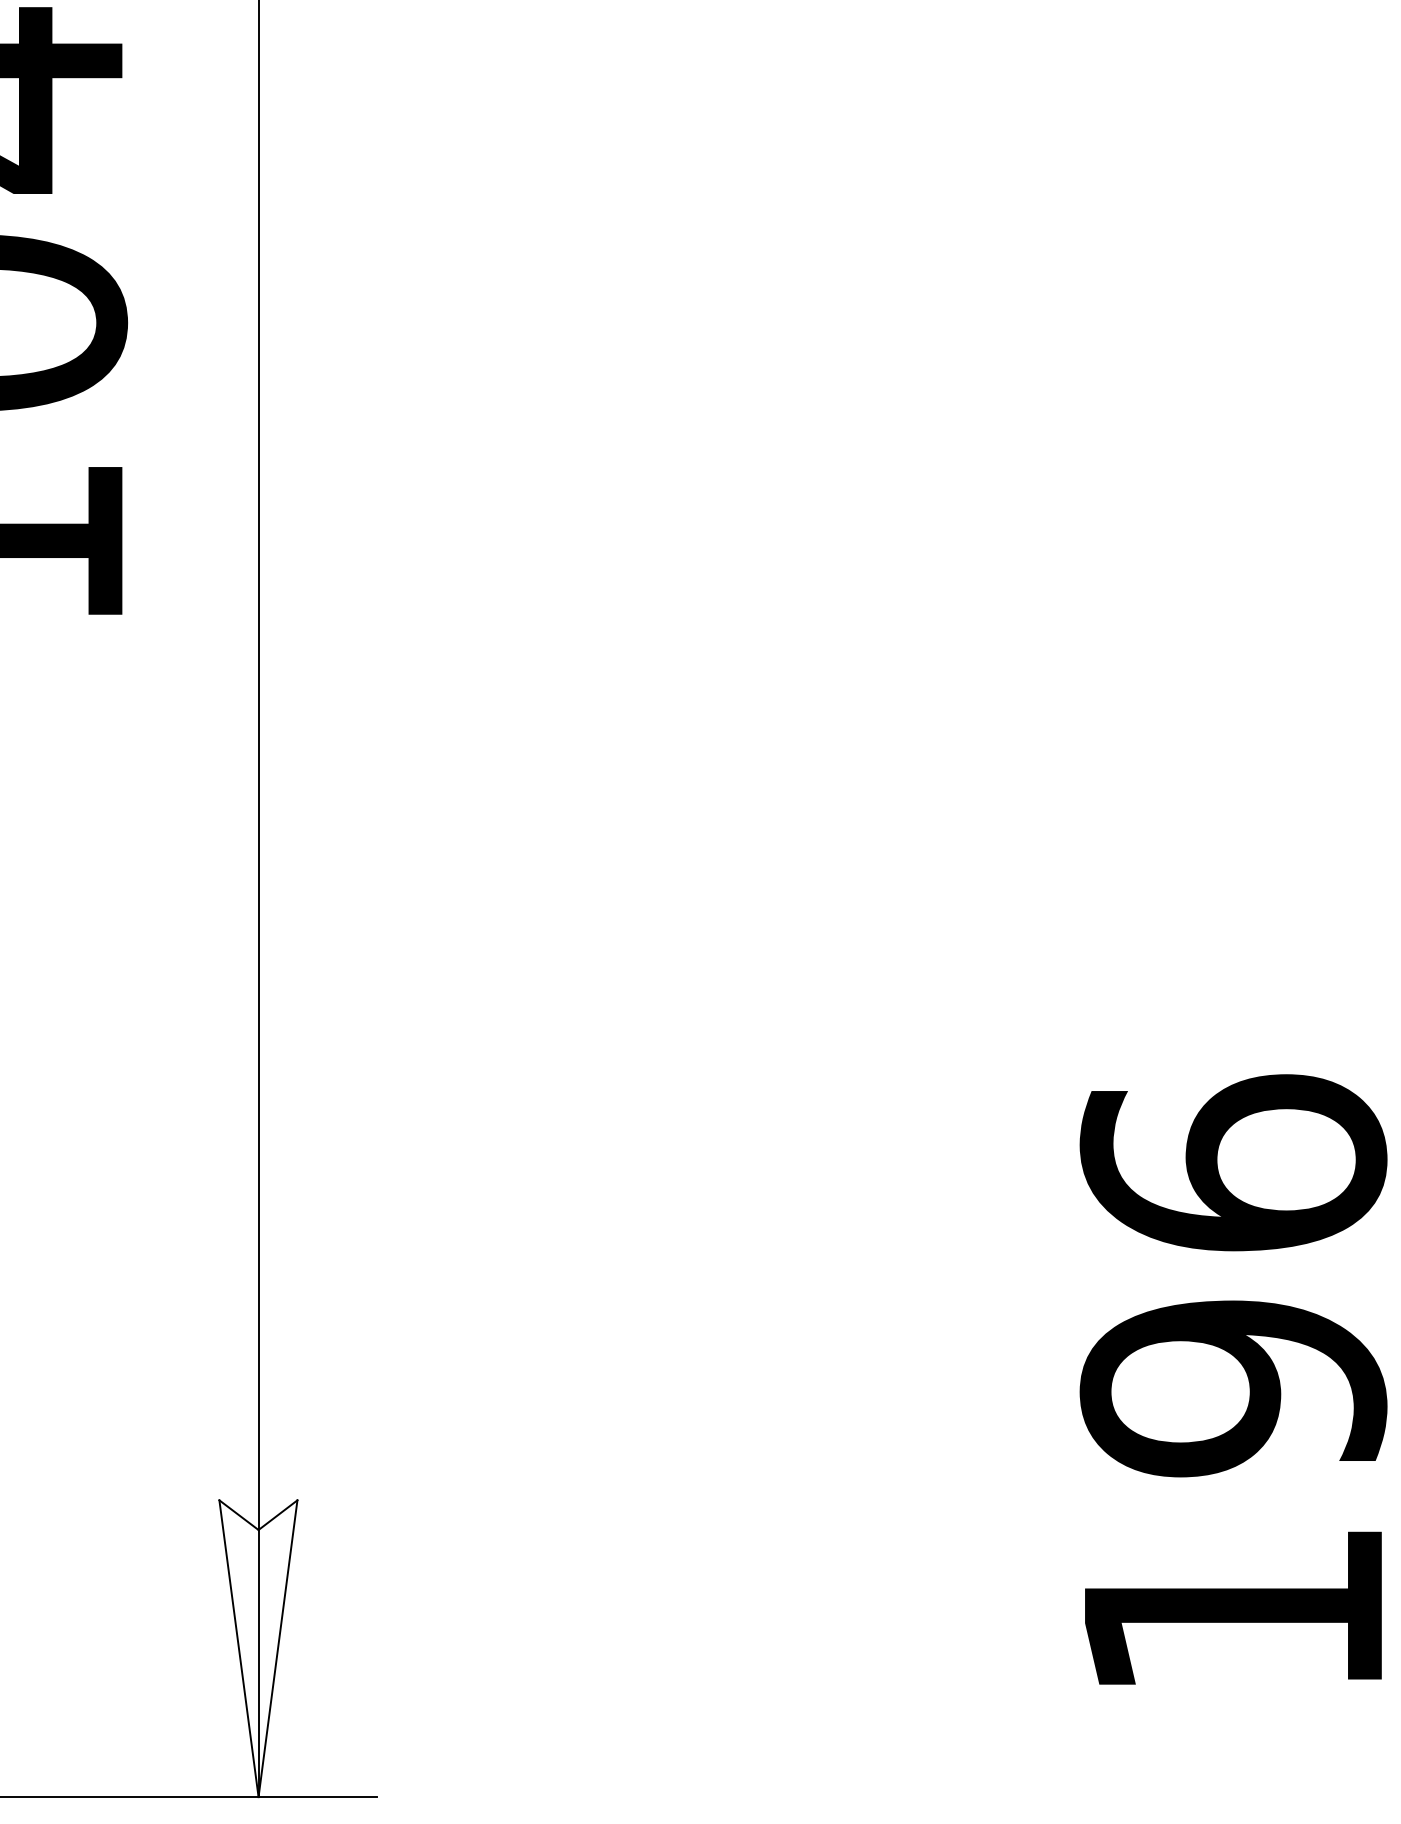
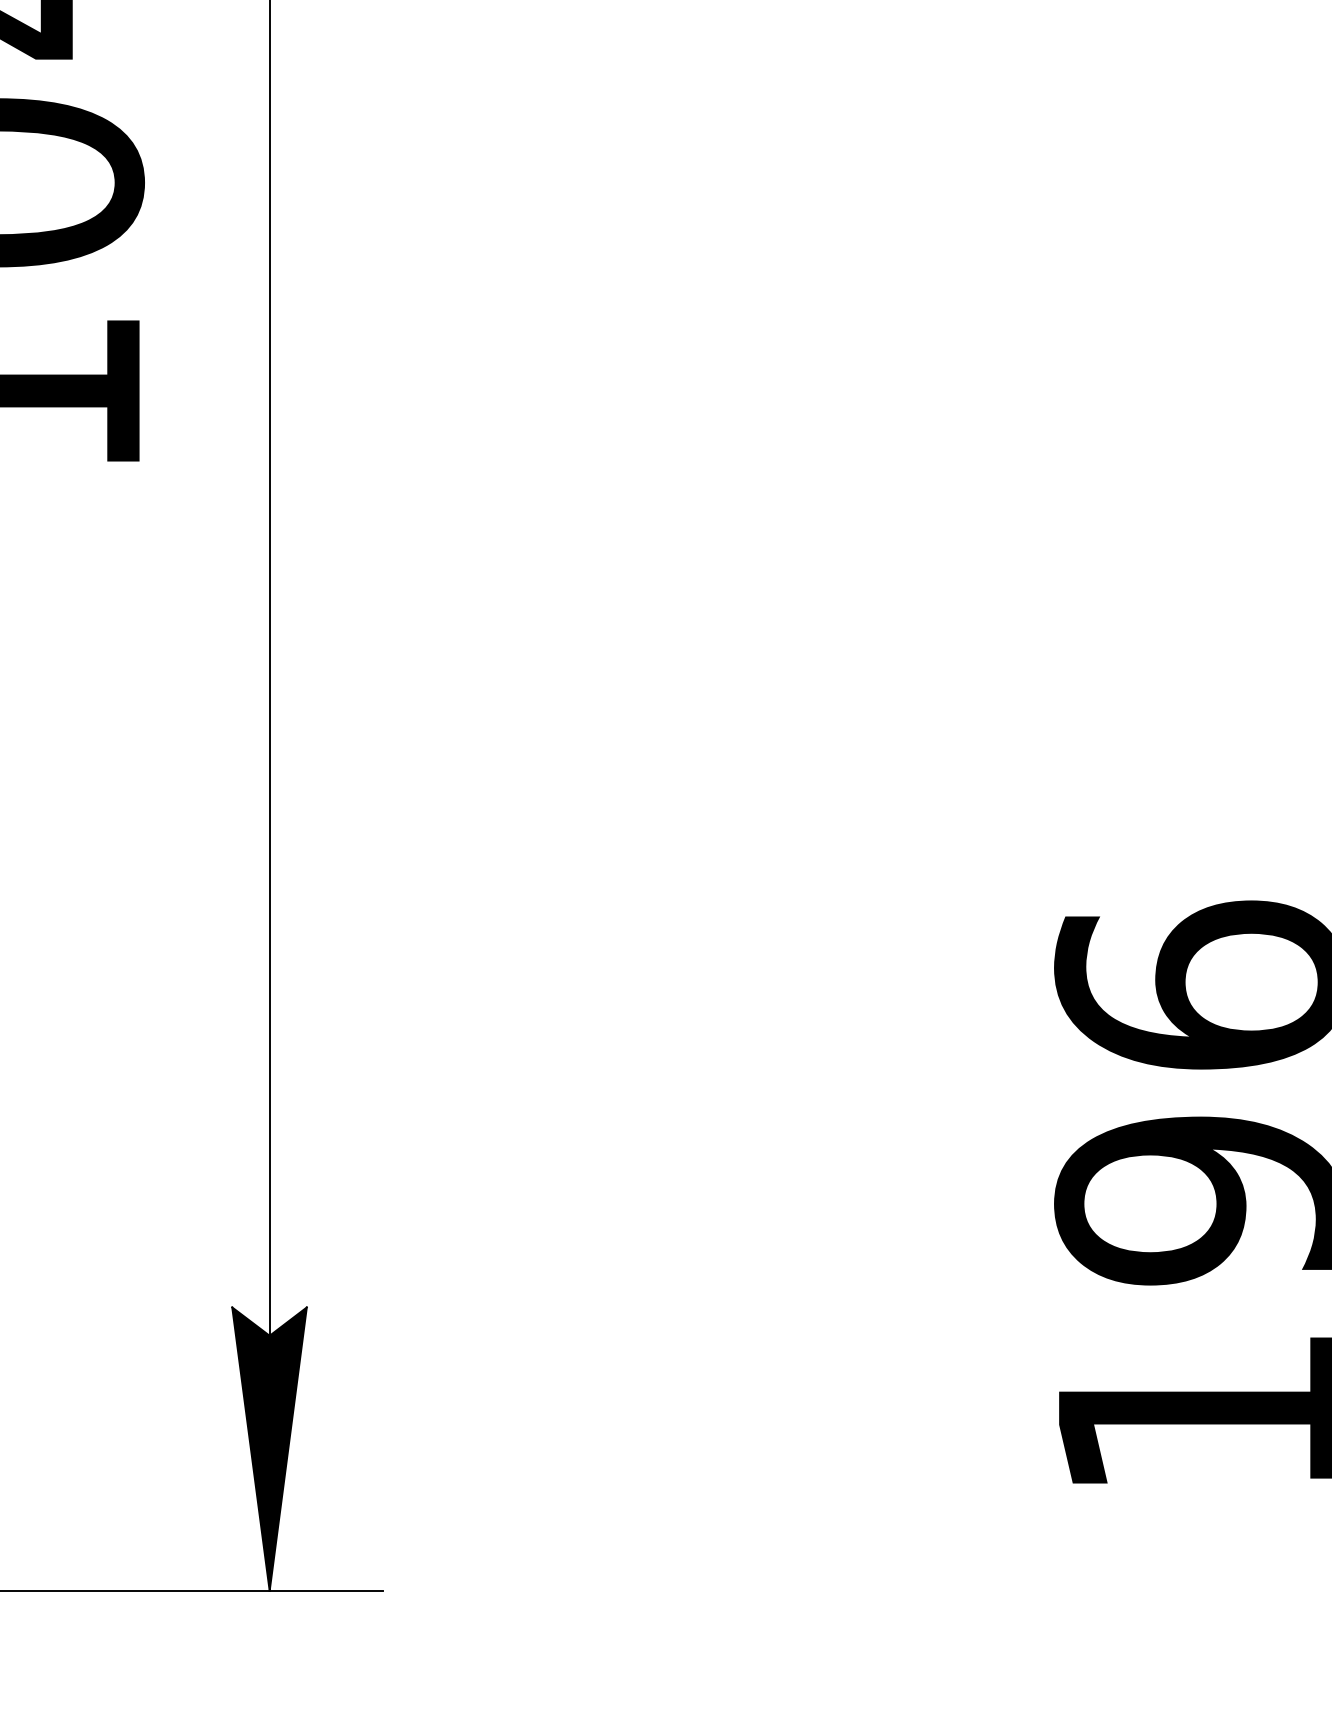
fill: (258, 1648) -> (269, 1448), added

